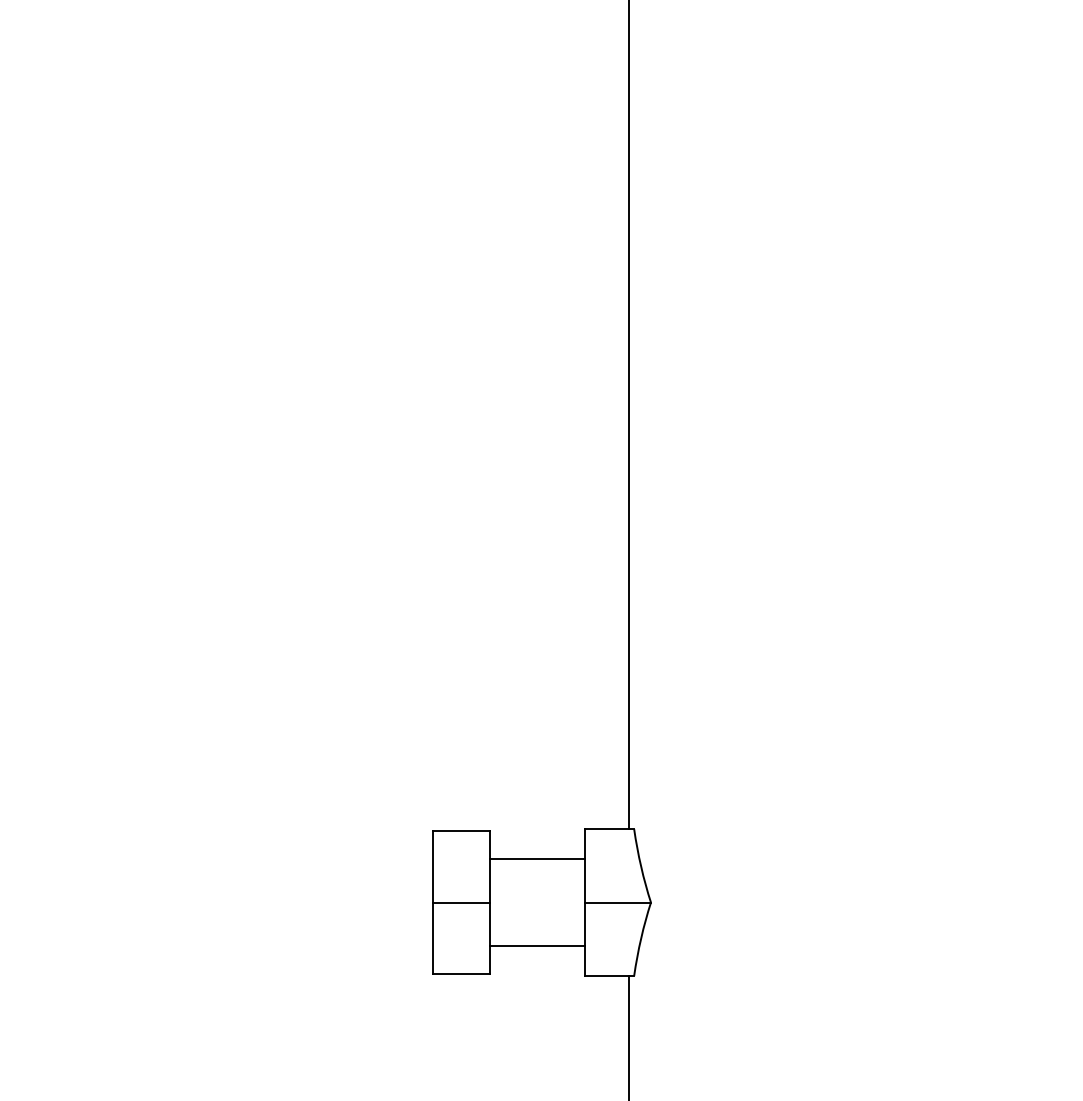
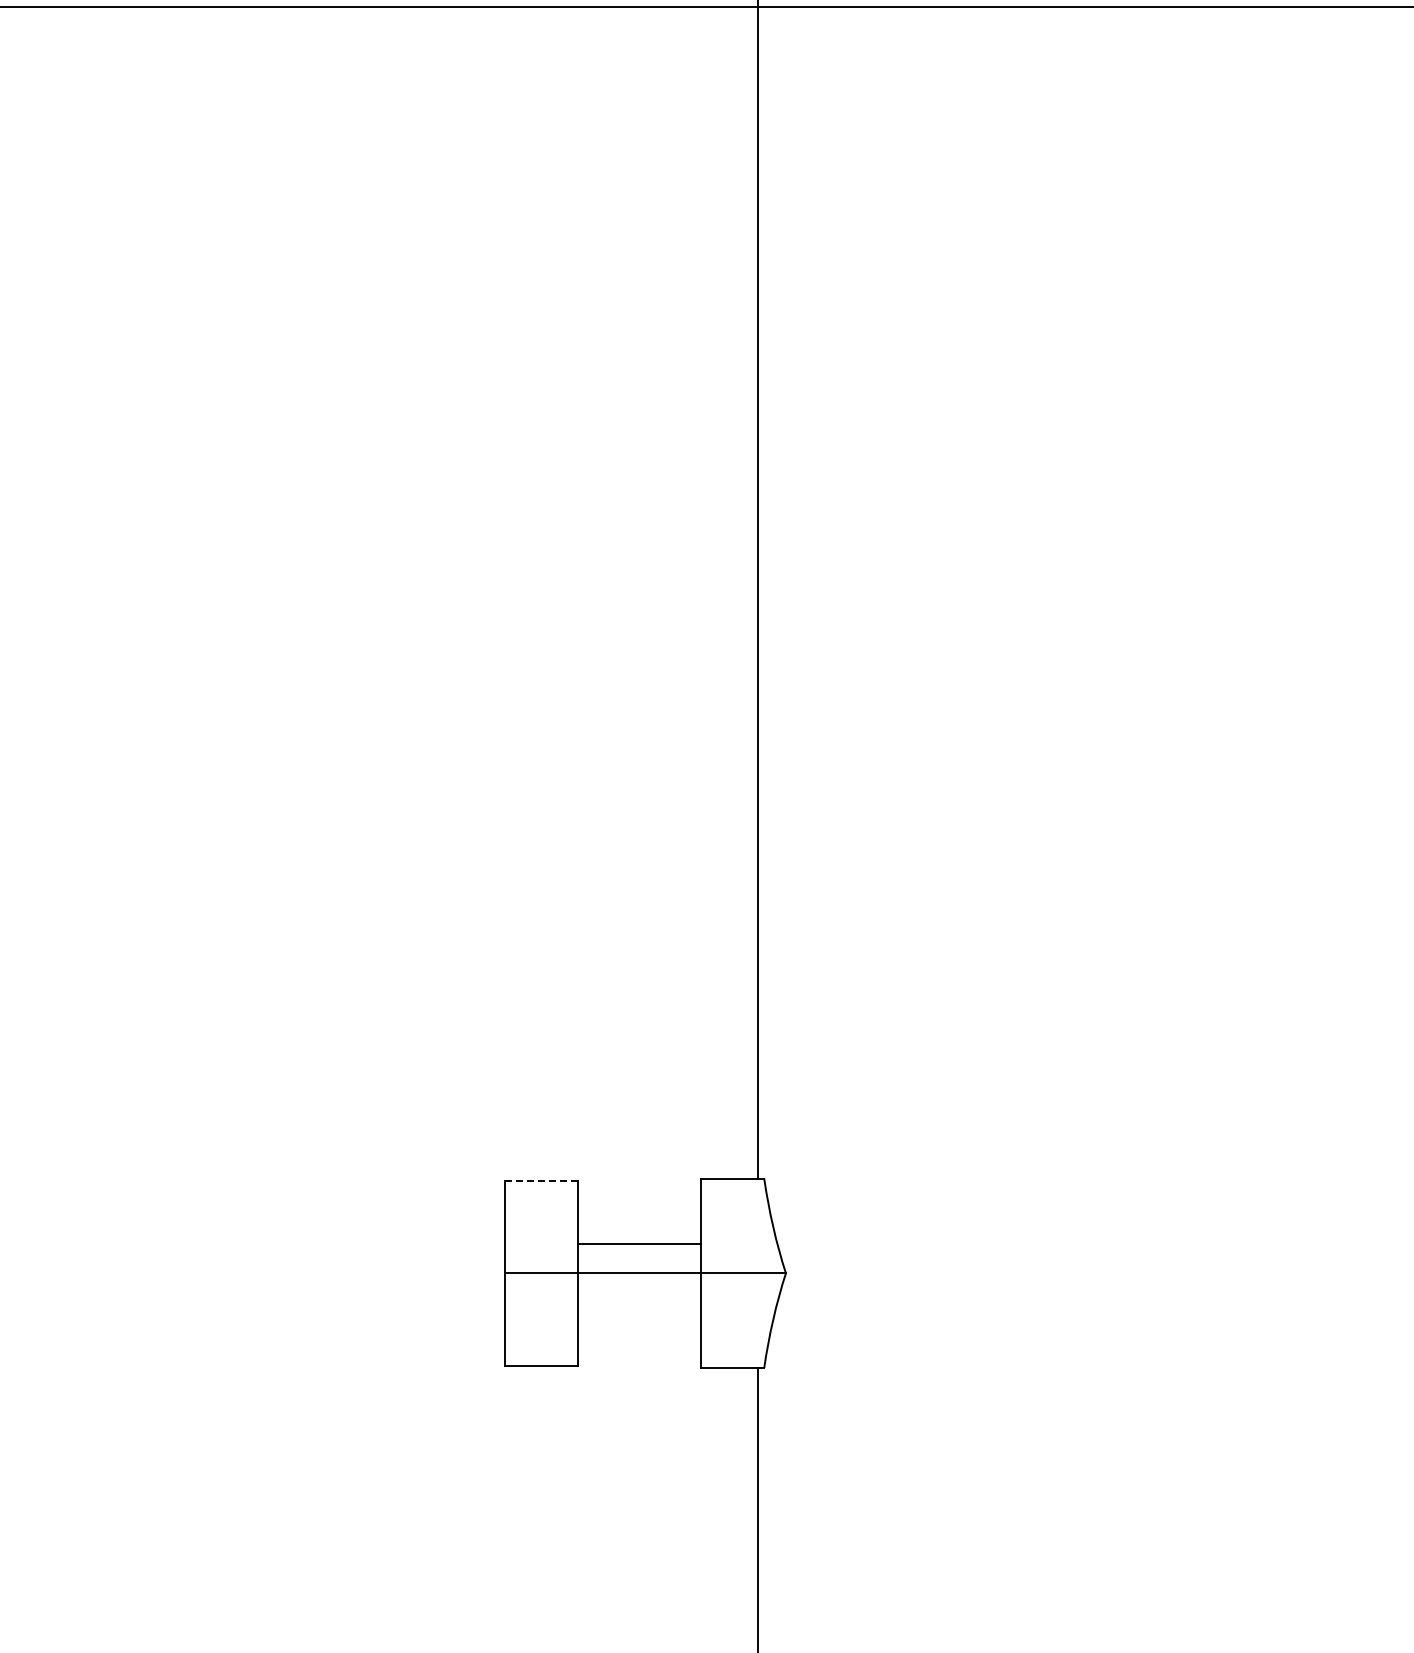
line: (461, 831) -> (541, 1181), solid -> dashed
line: (537, 859) -> (639, 1273), moved
line: (537, 946) -> (639, 1244), moved

